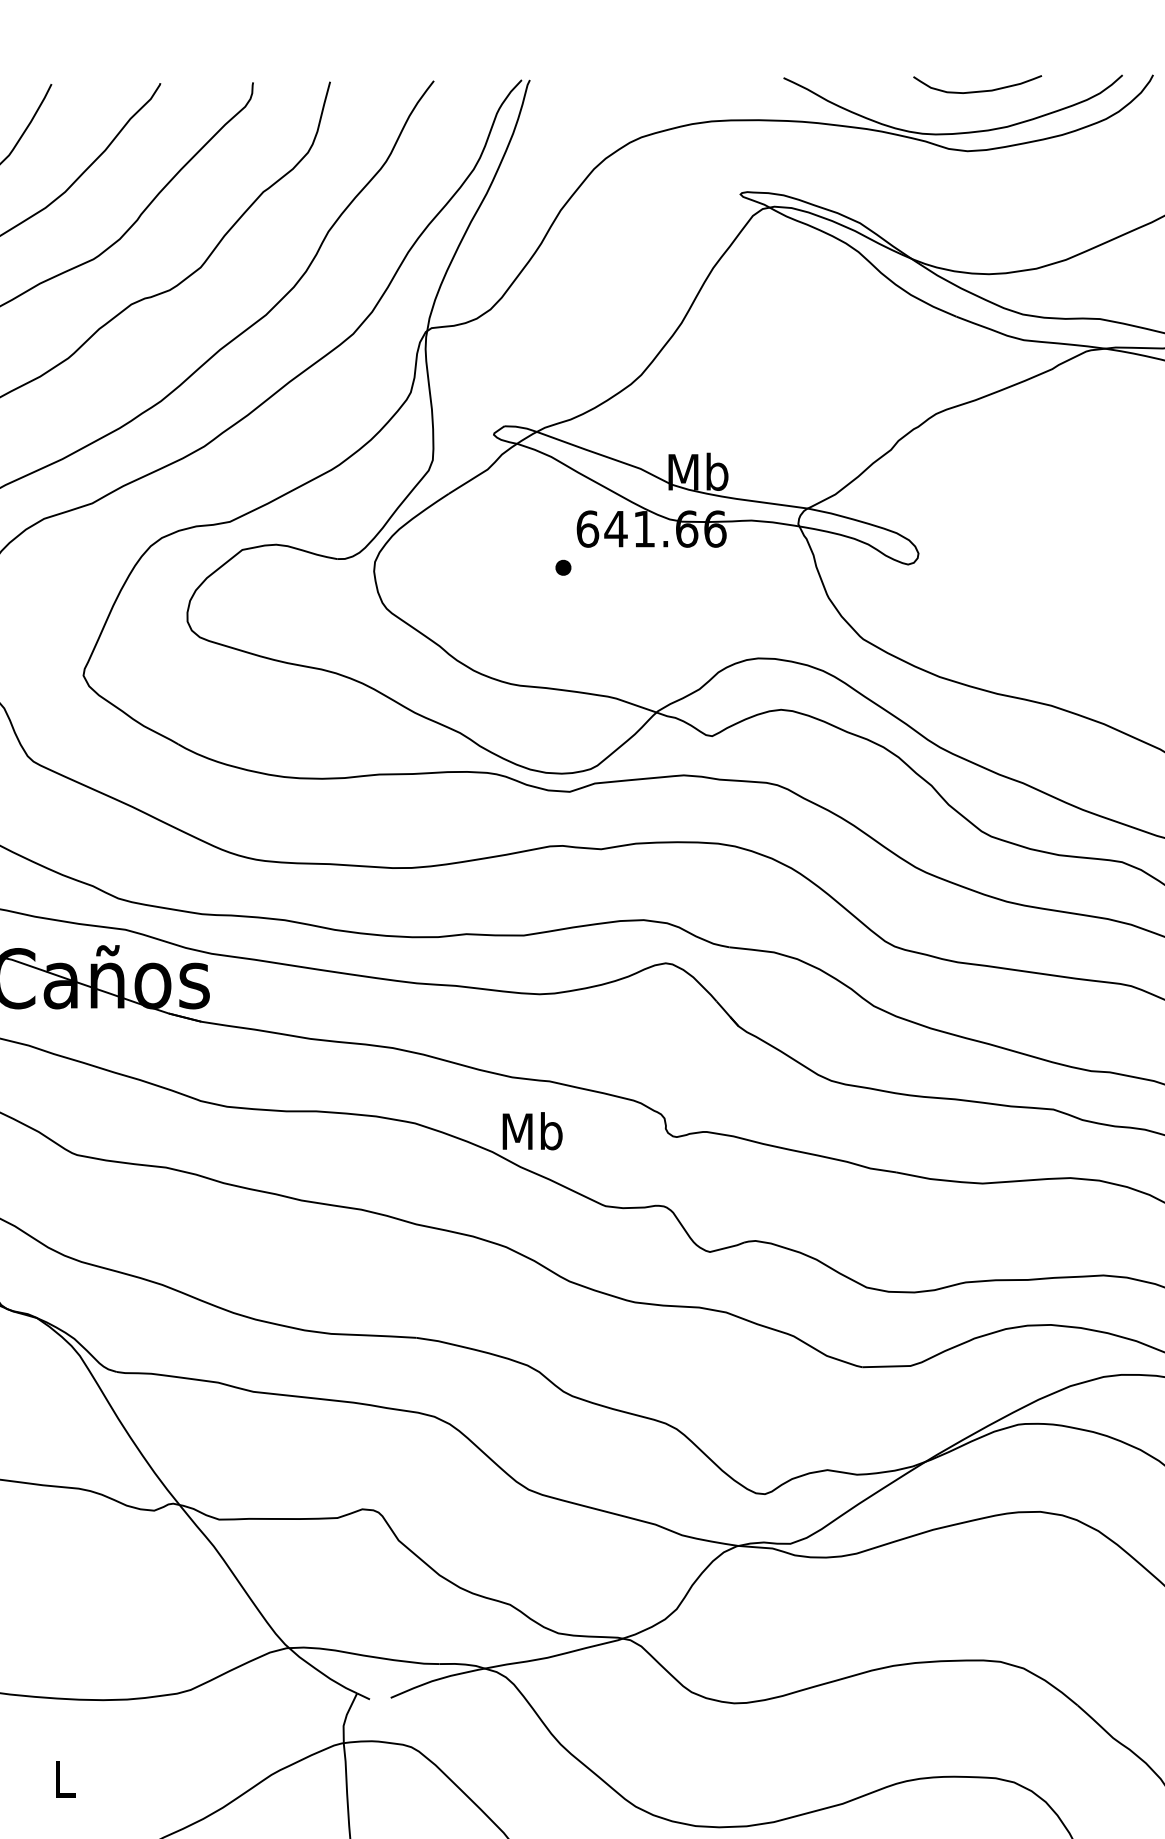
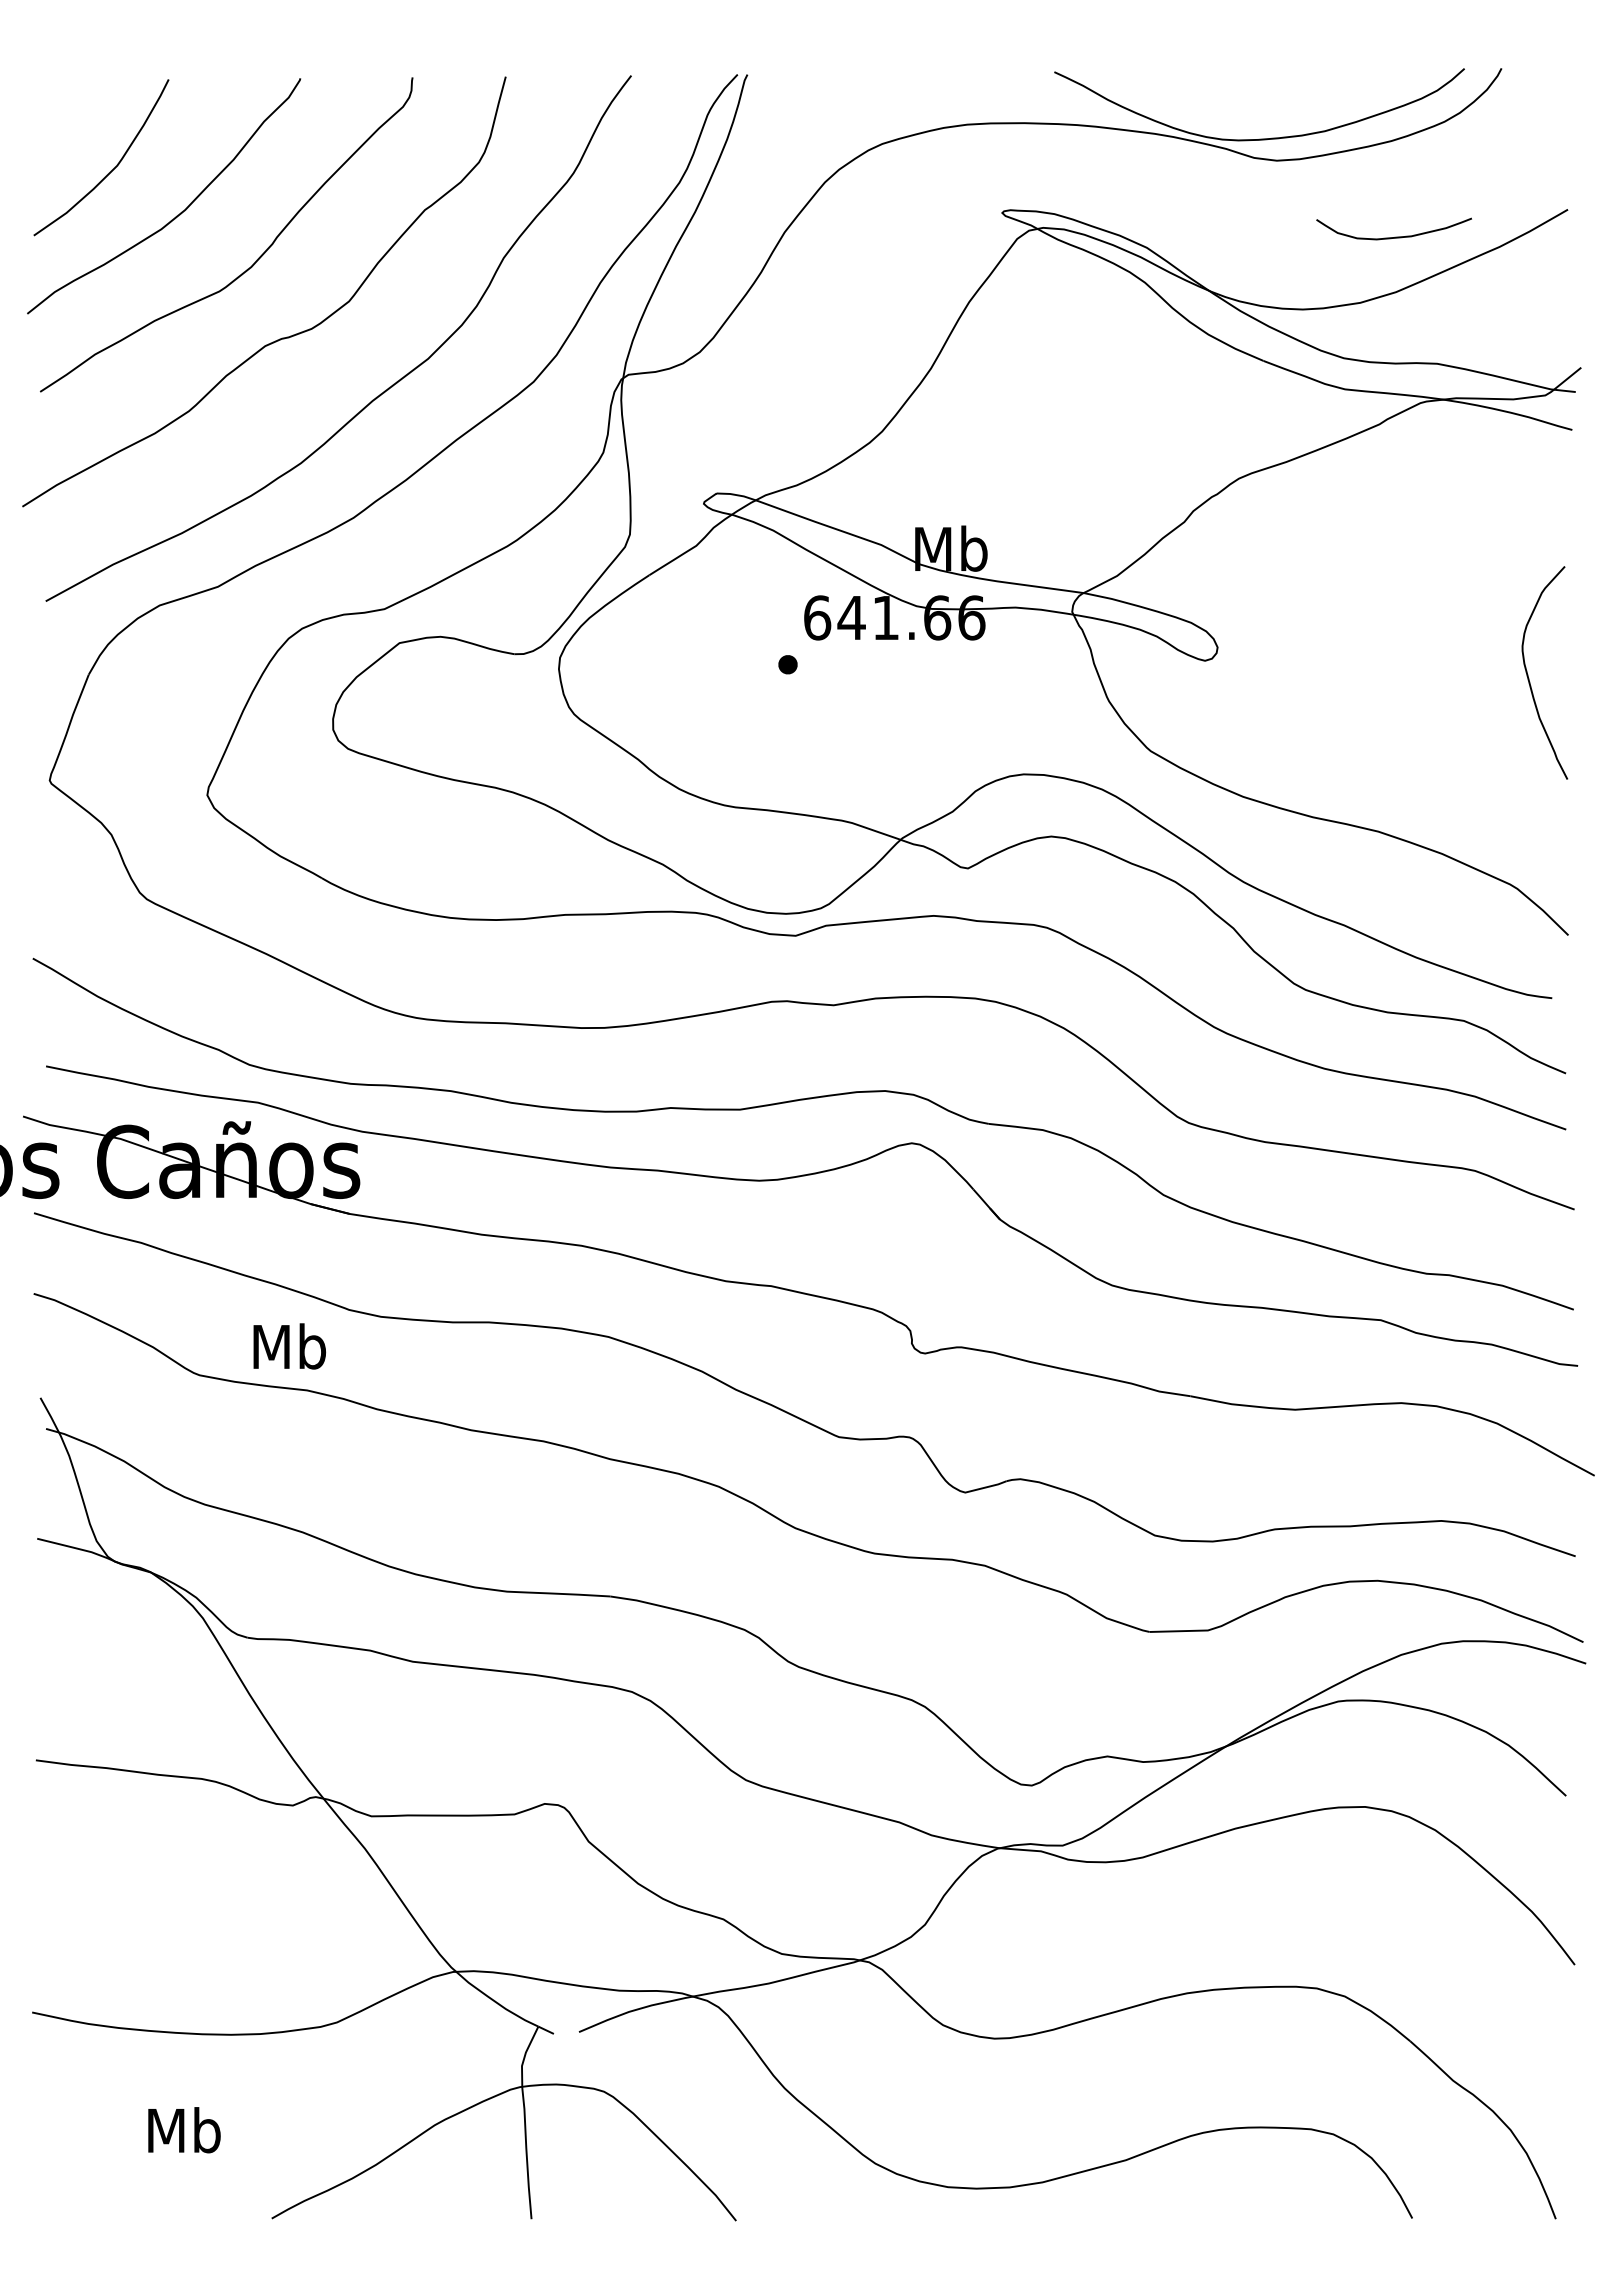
curve: (978, 90) -> (1395, 236), moved
text: (532, 1131) -> (289, 1346), moved
text: (64, 1779) -> (184, 2130), L -> Mb

